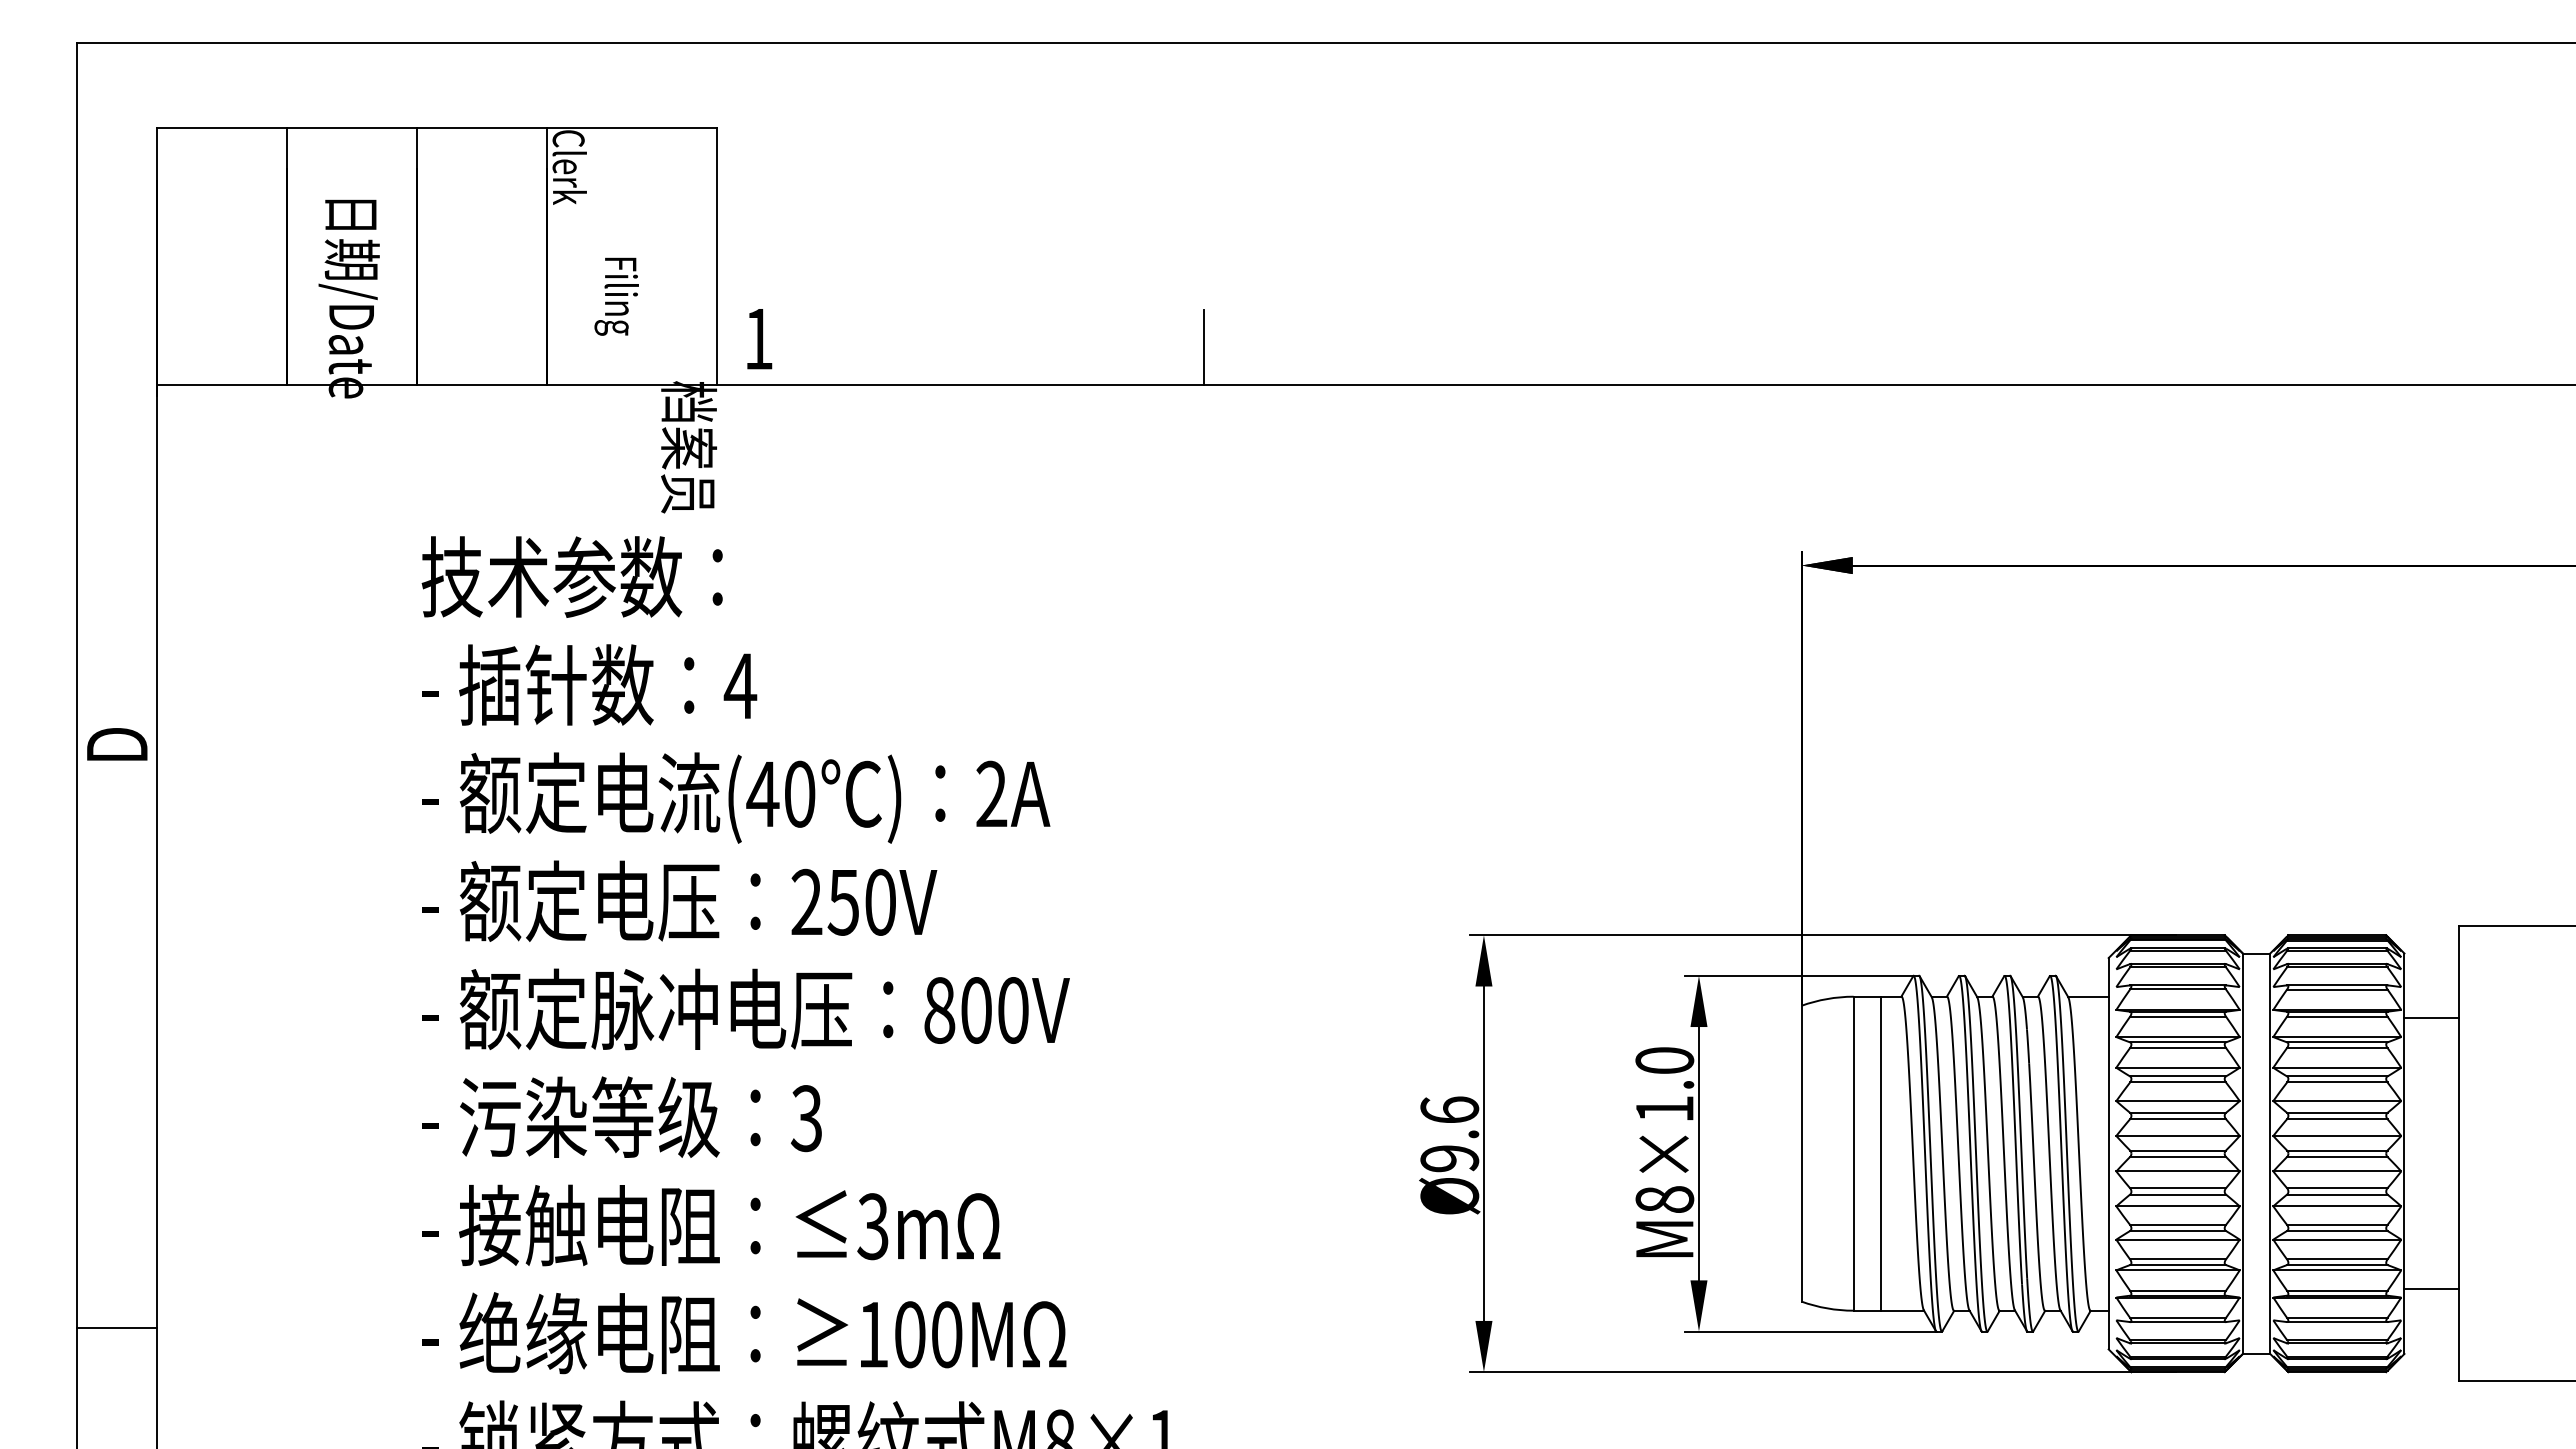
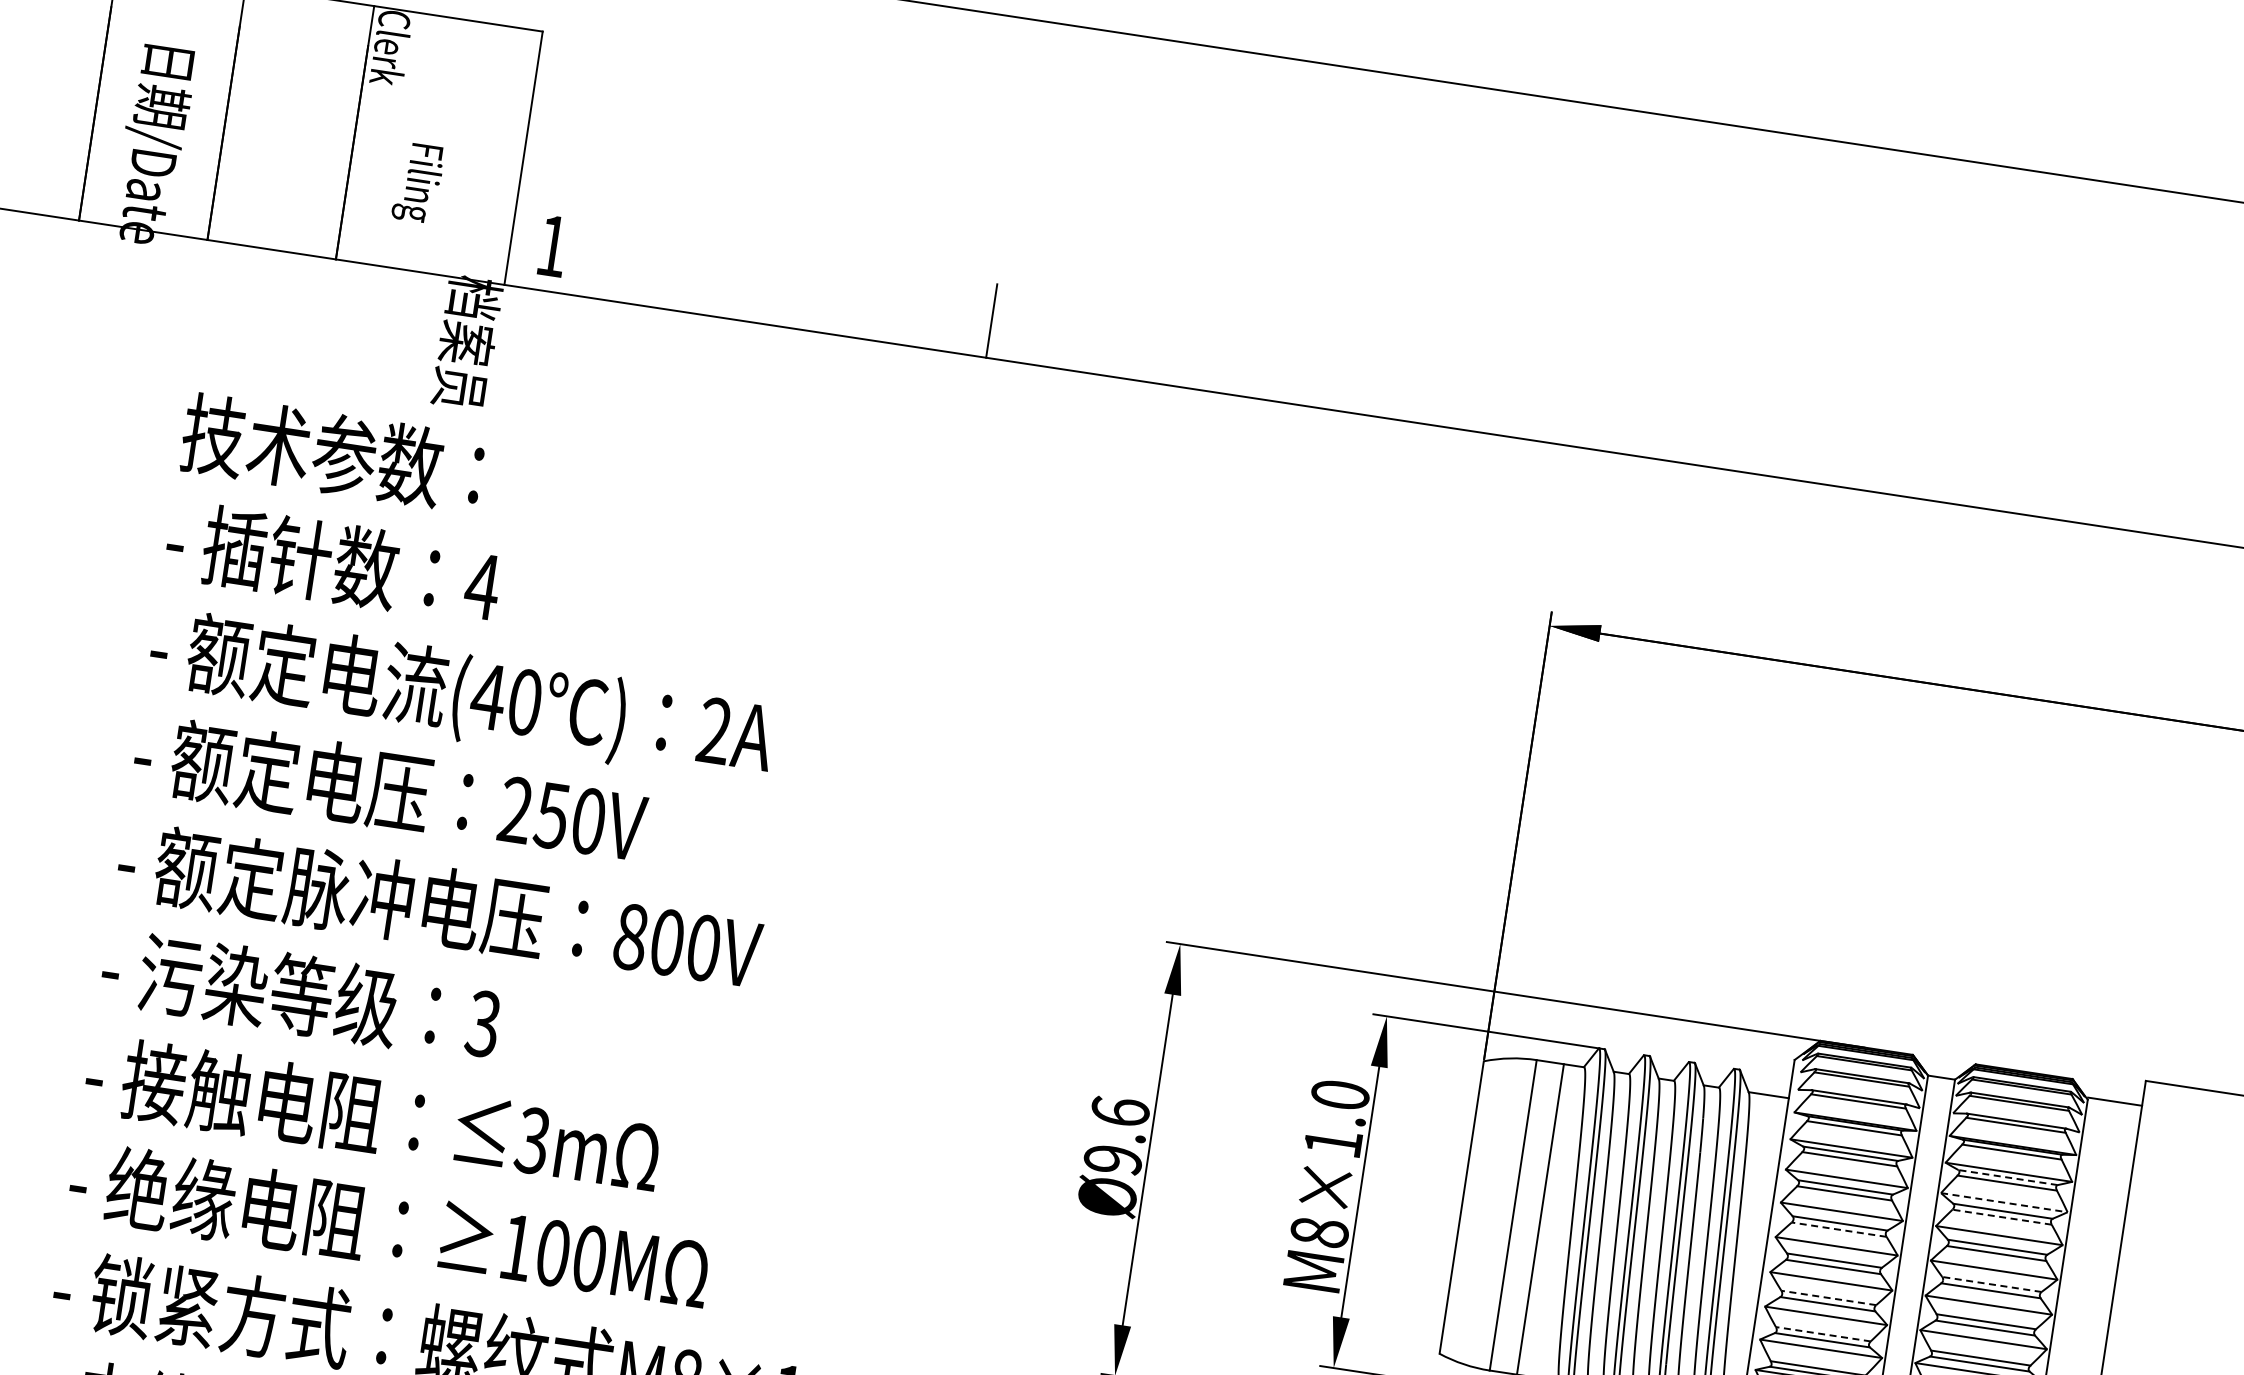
line: (2431, 1018) -> (2114, 1101), moved
line: (2336, 1042) -> (2007, 1177), solid -> dashed
line: (2337, 1067) -> (2004, 1202), solid -> dashed
line: (2336, 1082) -> (2001, 1217), solid -> dashed
line: (2178, 1119) -> (1839, 1230), solid -> dashed
line: (2336, 1150) -> (1991, 1284), solid -> dashed
line: (2178, 1188) -> (1829, 1298), solid -> dashed
line: (2178, 1224) -> (1823, 1333), solid -> dashed

